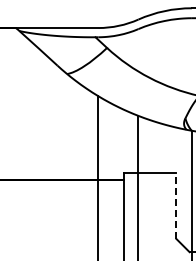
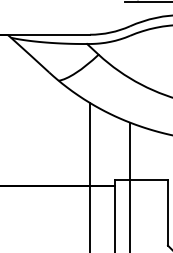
line: (176, 206) -> (168, 213), dashed -> solid

